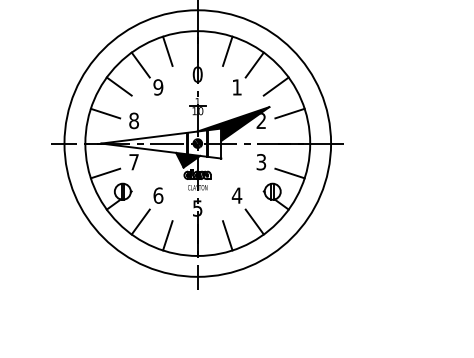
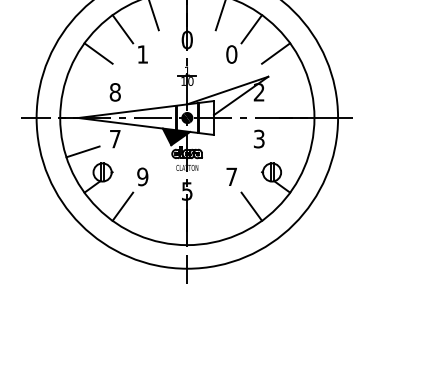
text: (158, 87) -> (142, 54), 9 -> 1
text: (237, 87) -> (232, 54), 1 -> 0
line: (105, 113) -> (82, 84), removed
line: (289, 113) -> (291, 84), removed
fill: (233, 124) -> (227, 96), removed
line: (289, 173) -> (291, 151), removed
text: (158, 195) -> (142, 176), 6 -> 9
text: (236, 195) -> (231, 176), 4 -> 7
line: (167, 235) -> (153, 221), removed
line: (227, 235) -> (220, 221), removed

